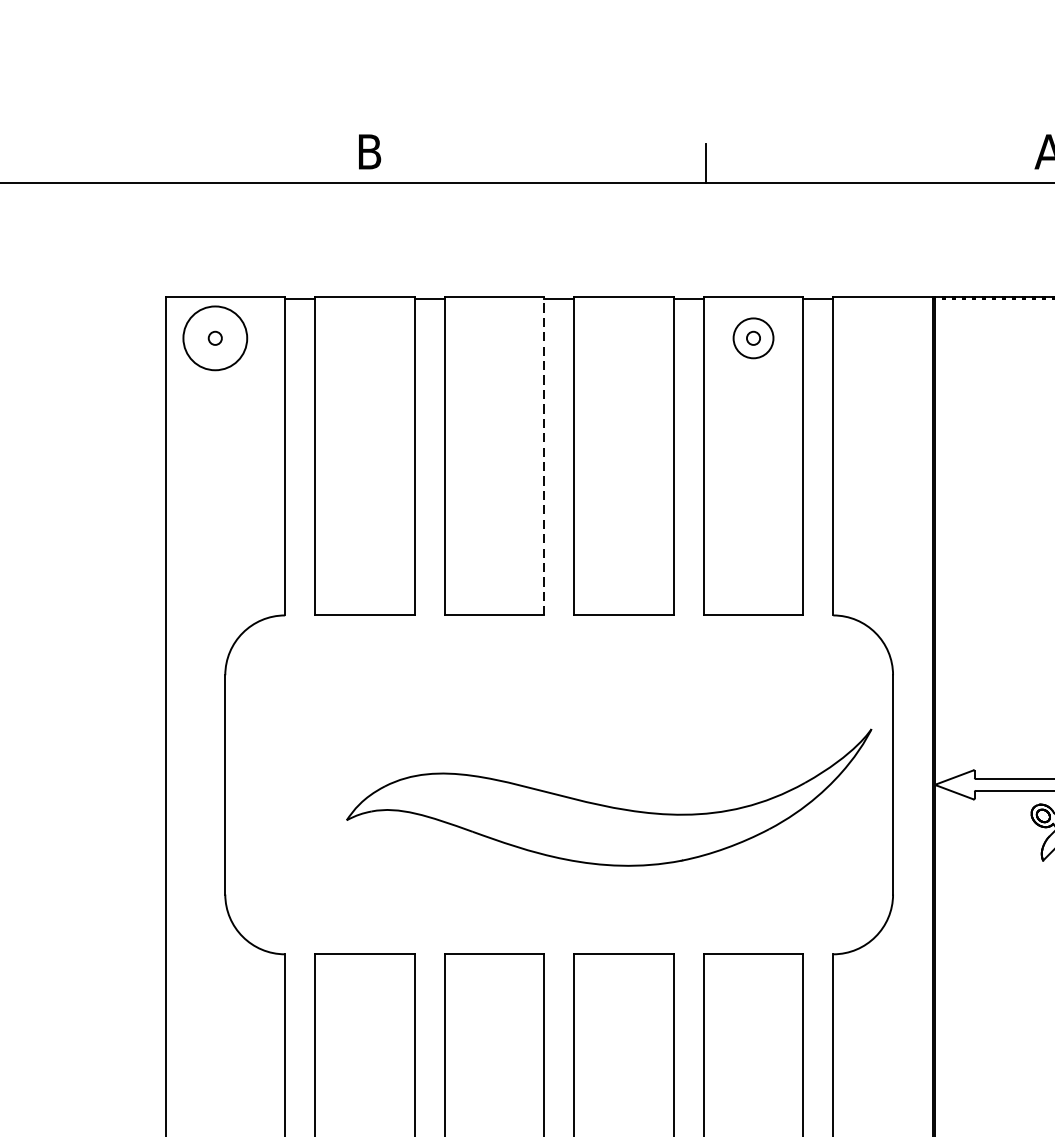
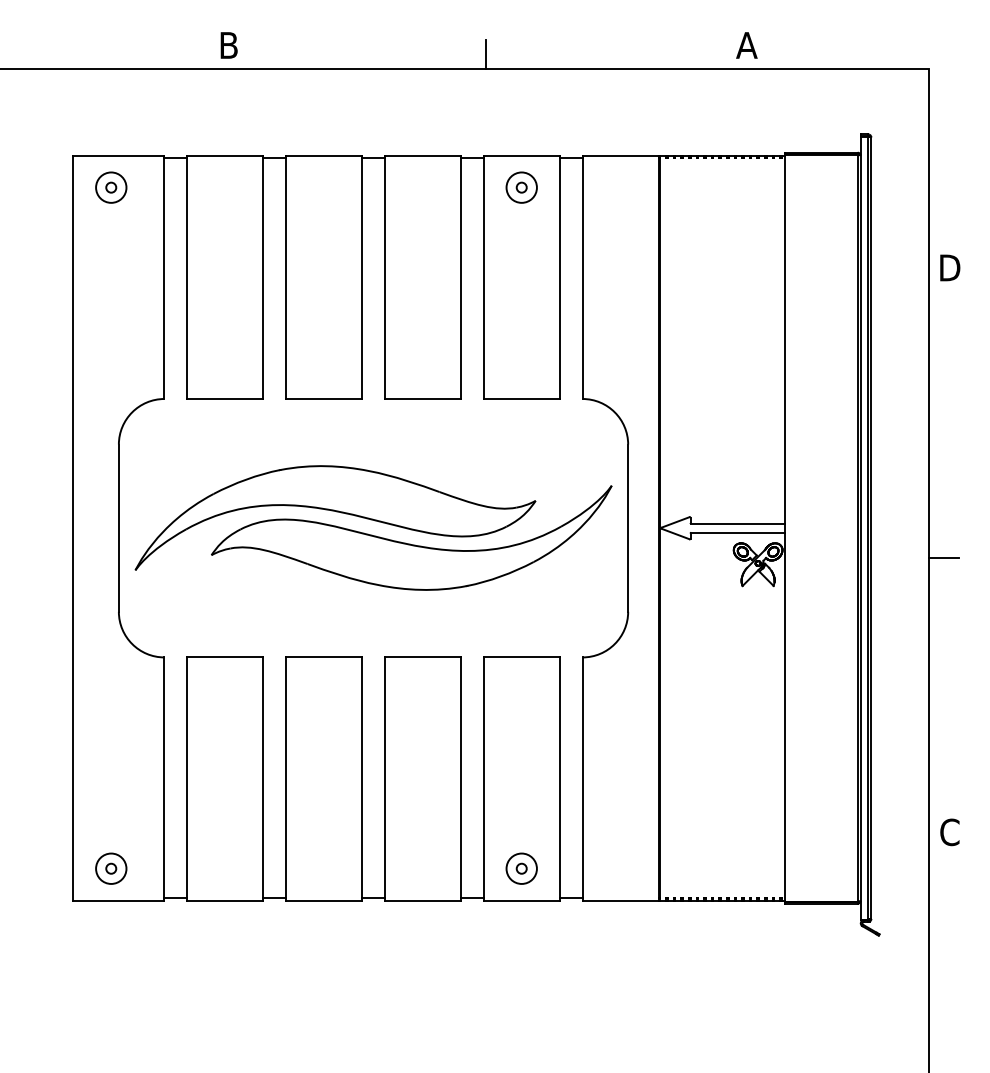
circle: (215, 338) -> (111, 187), size x0.62
line: (544, 456) -> (362, 277), dashed -> solid
part: (509, 770) -> (335, 517), added

